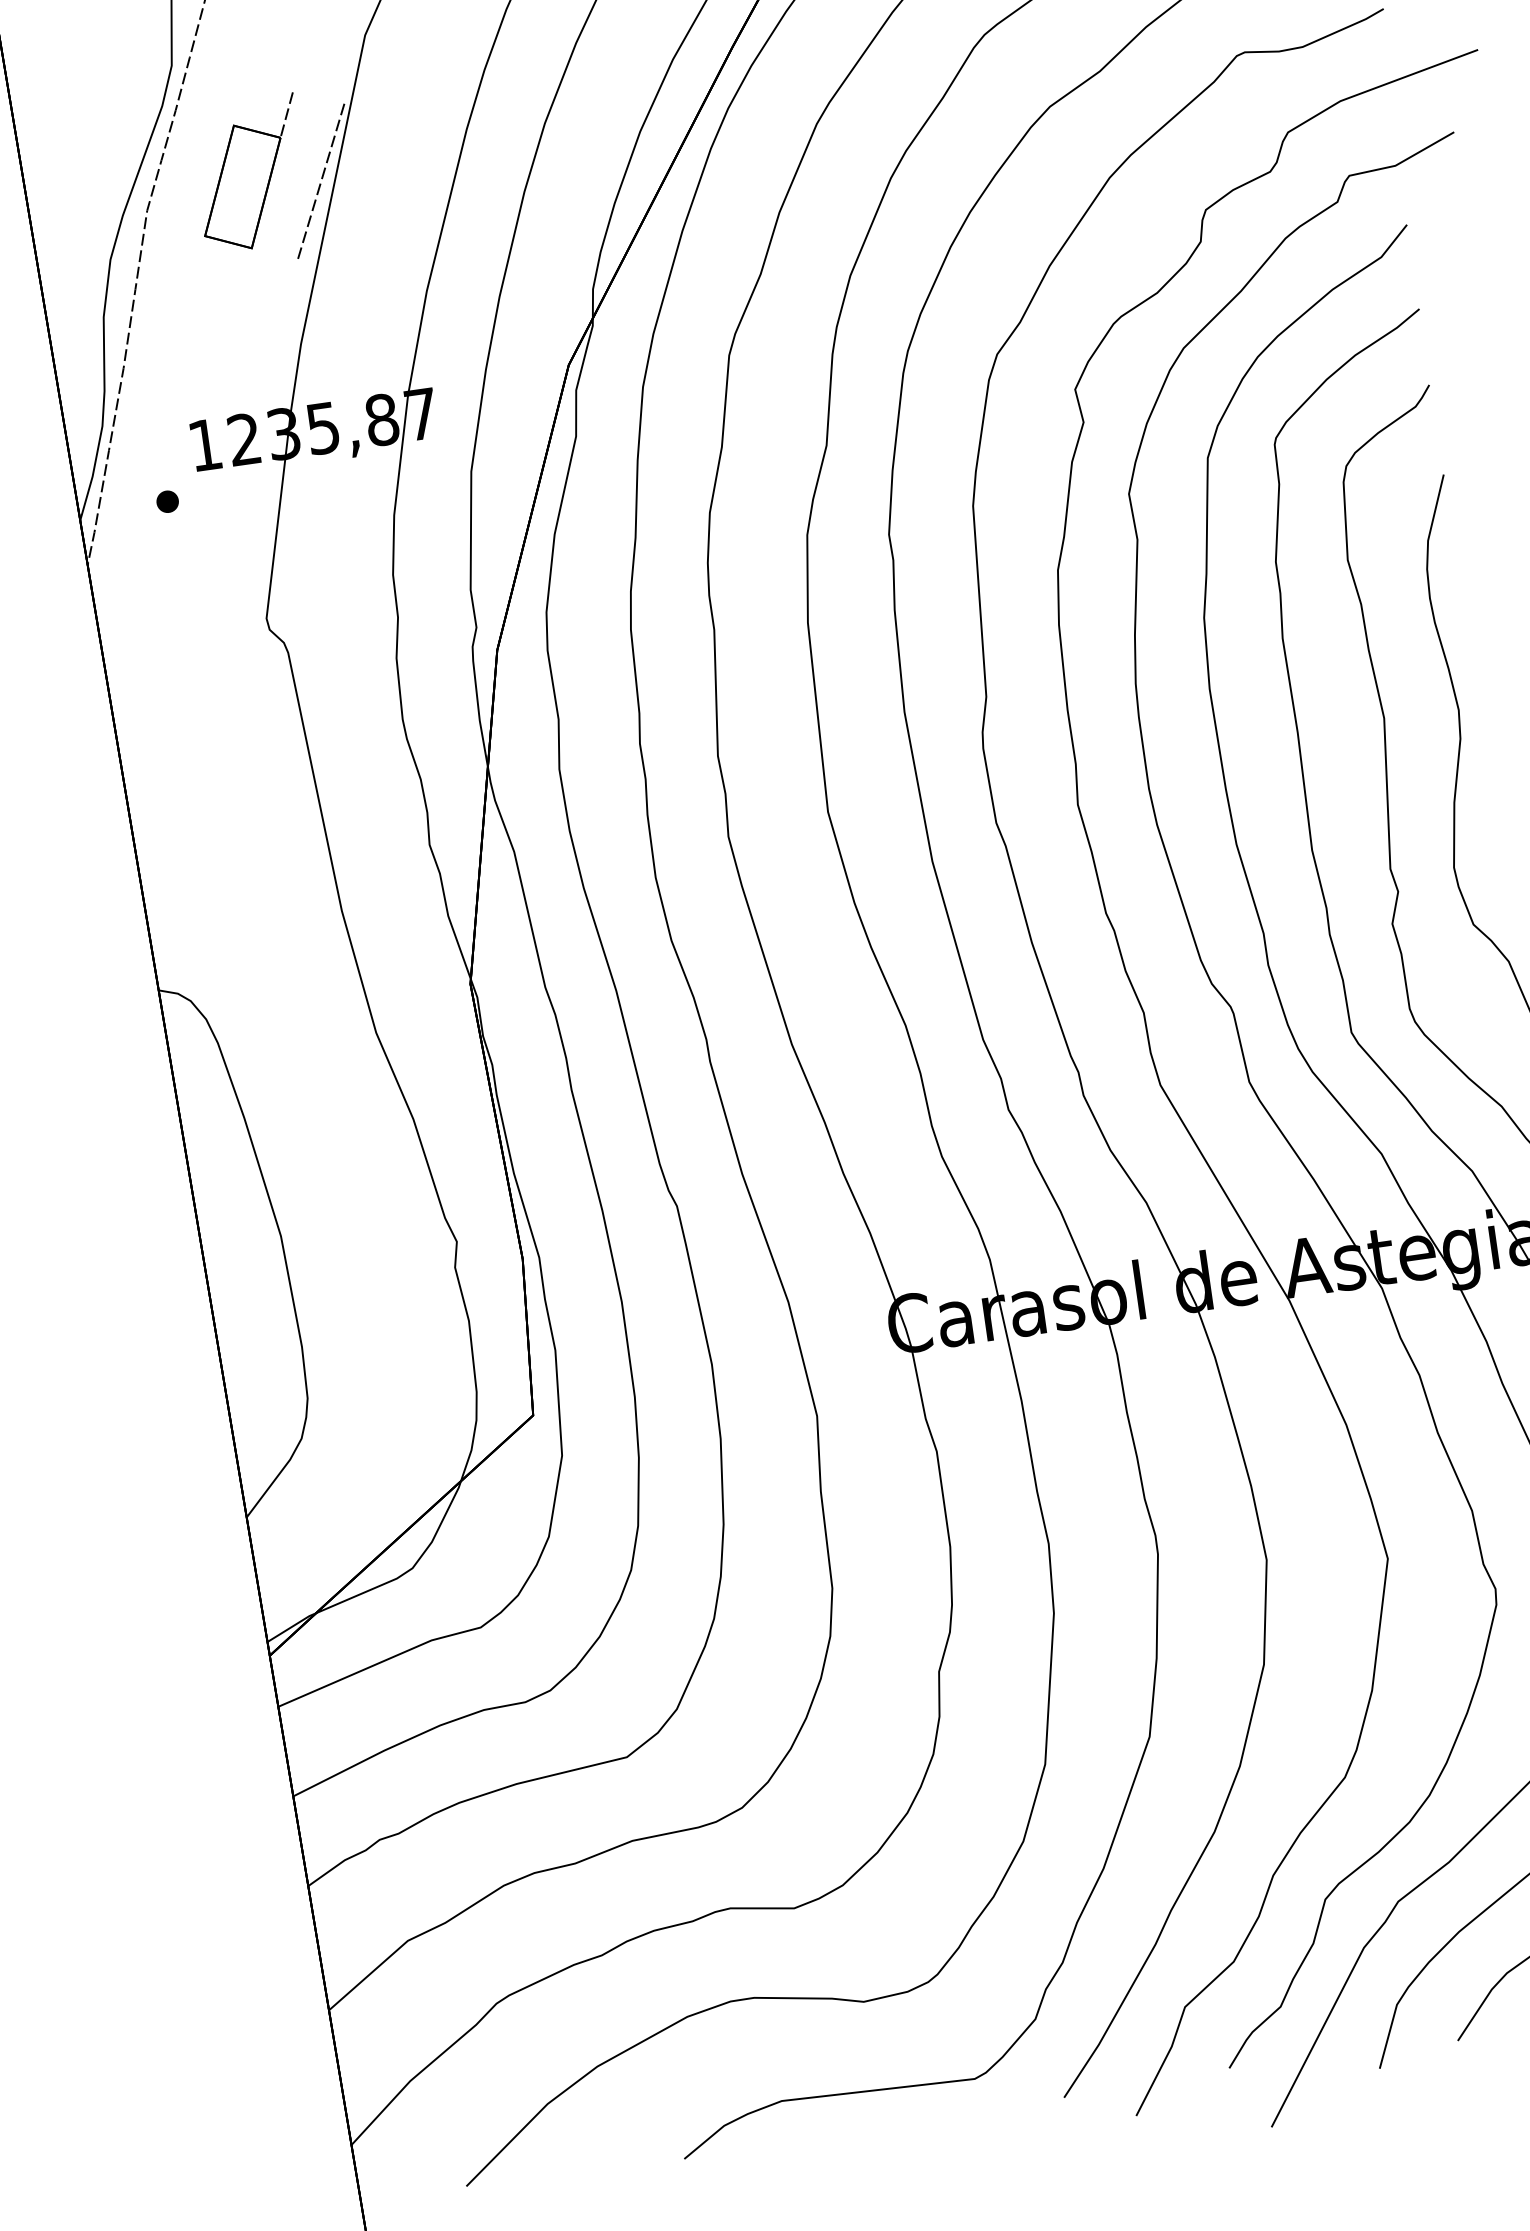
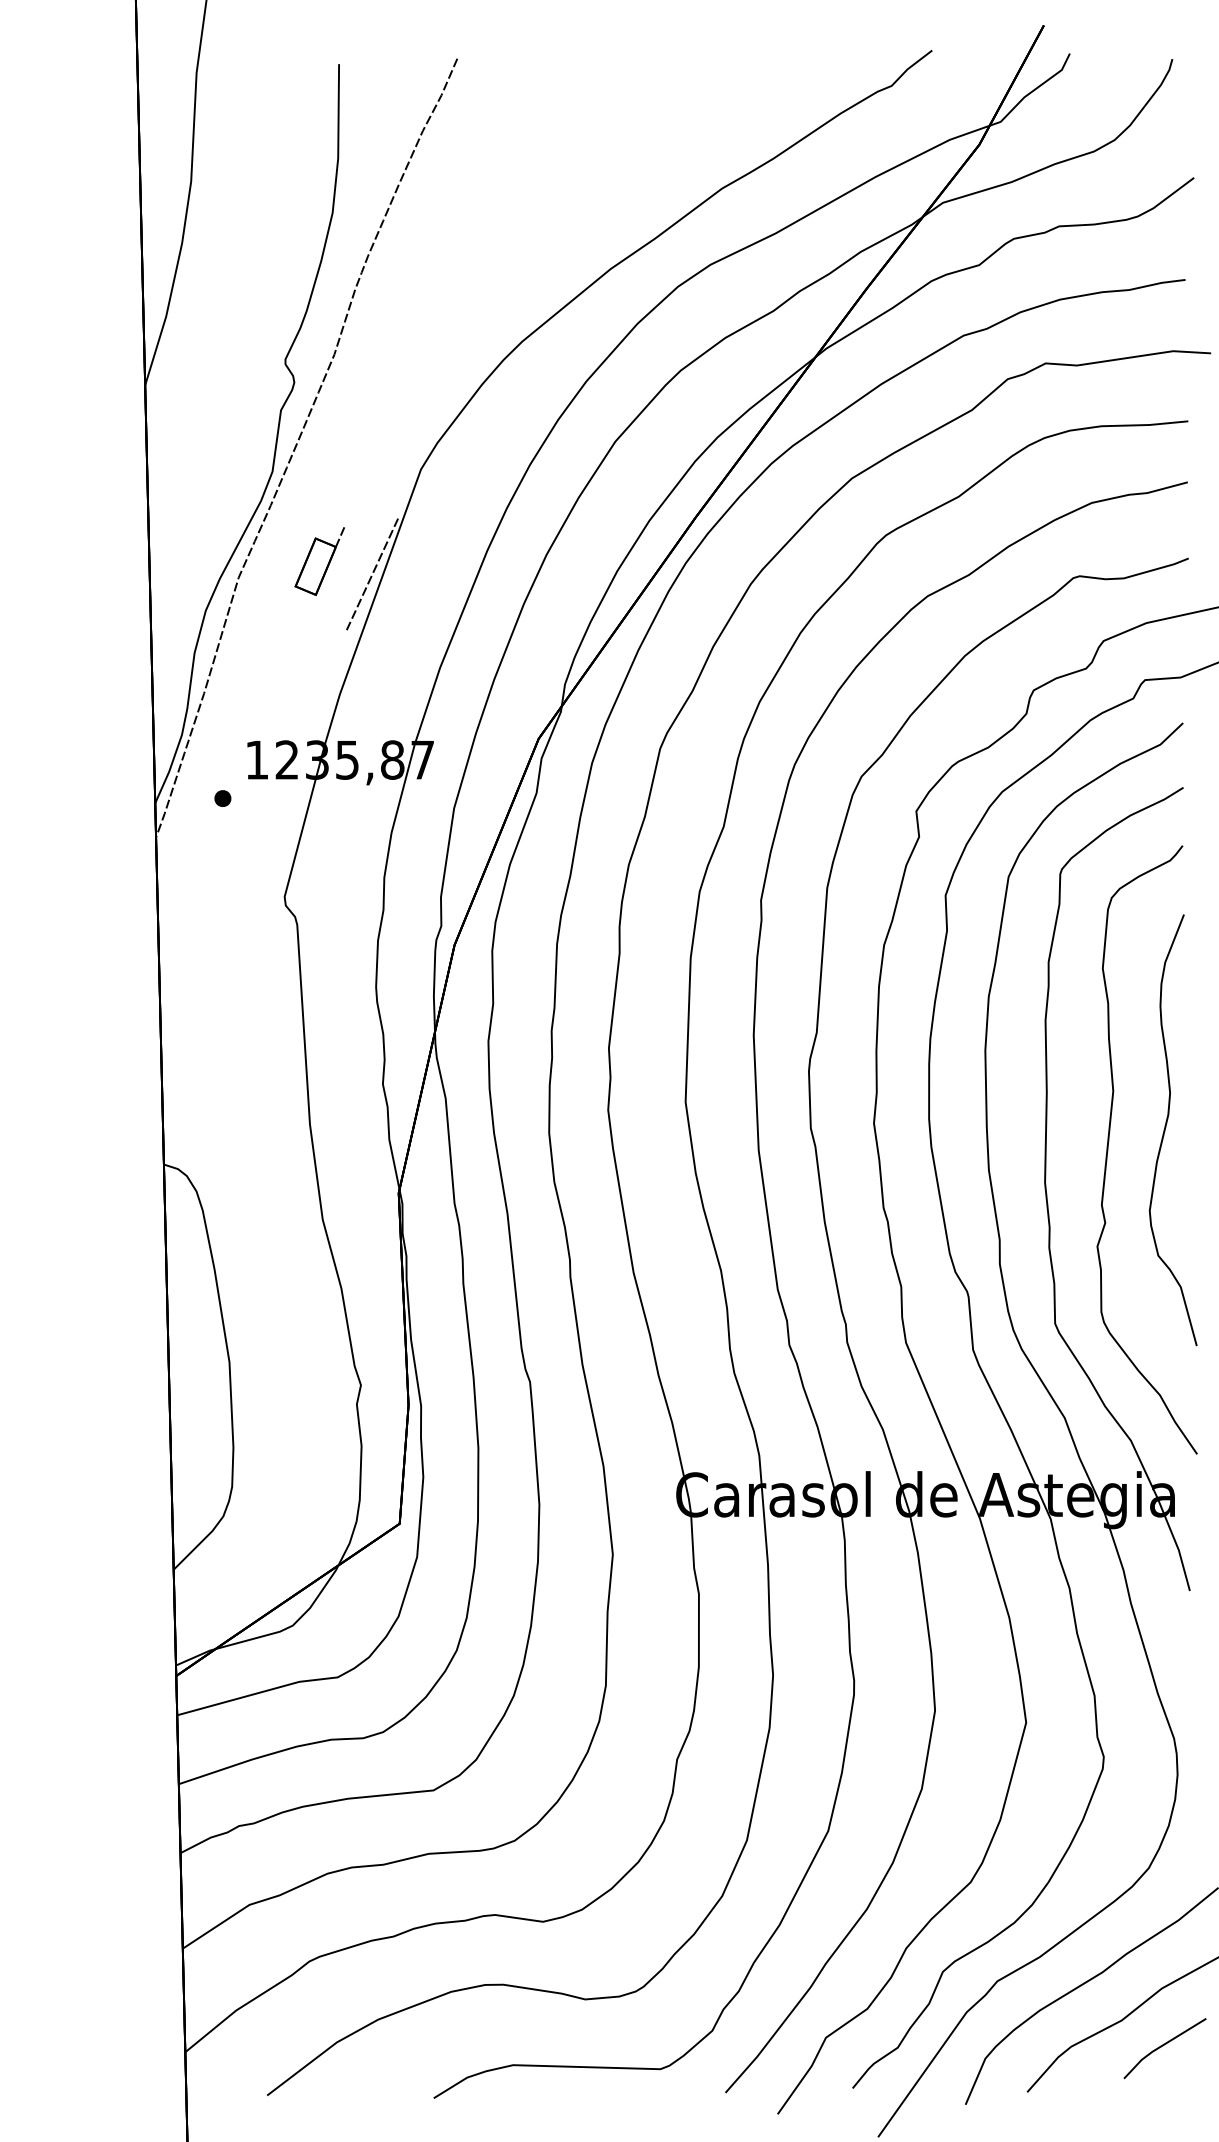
part: (249, 174) -> (319, 561), size x0.6

